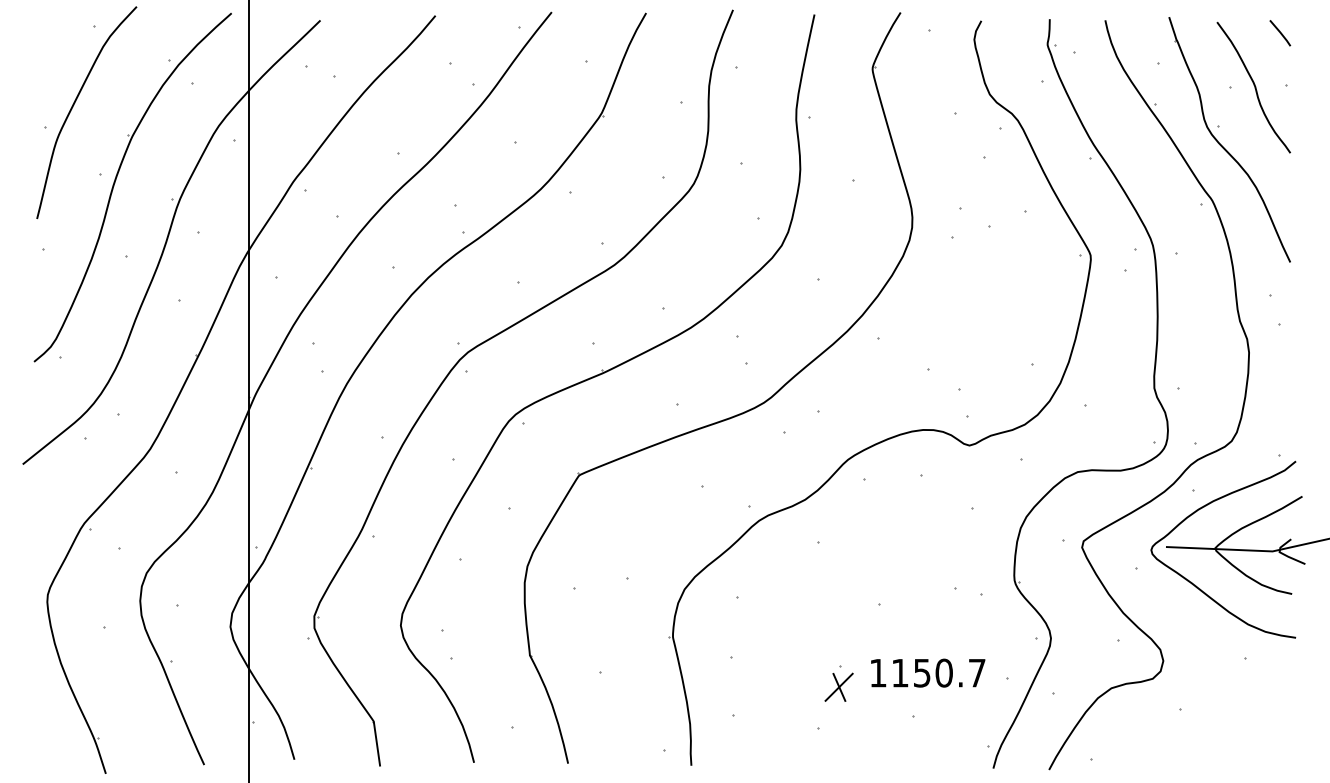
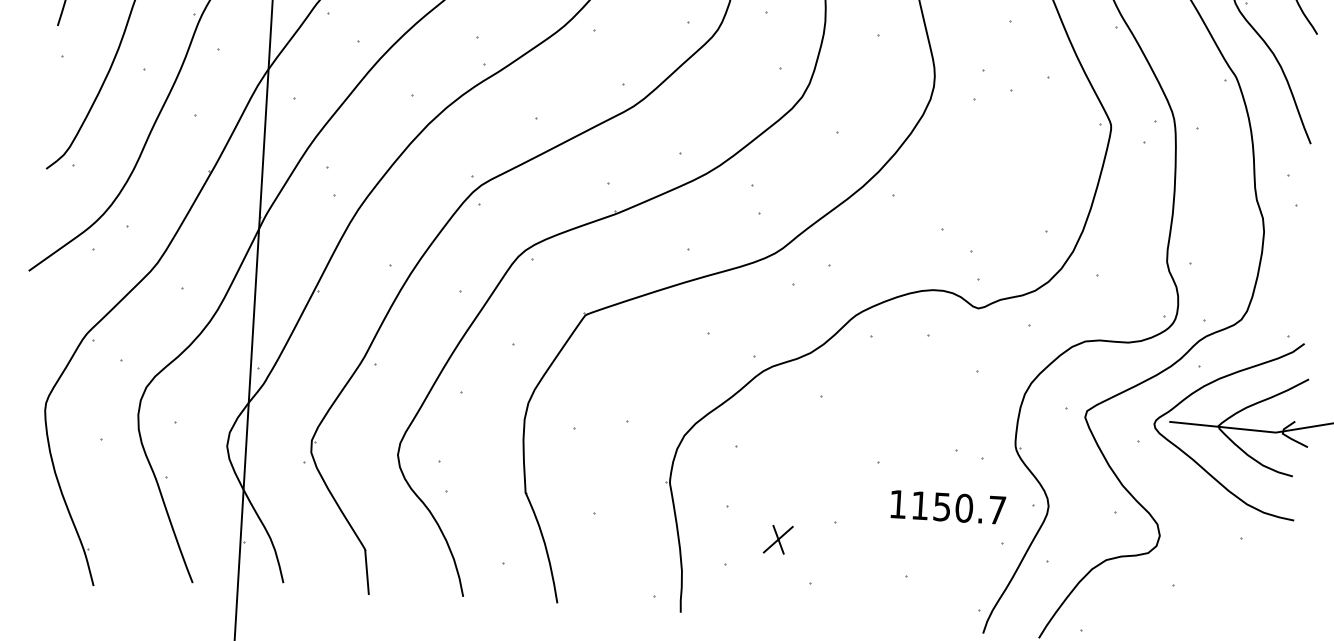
text: (928, 672) -> (948, 506), moved
part: (838, 686) -> (777, 538), moved

